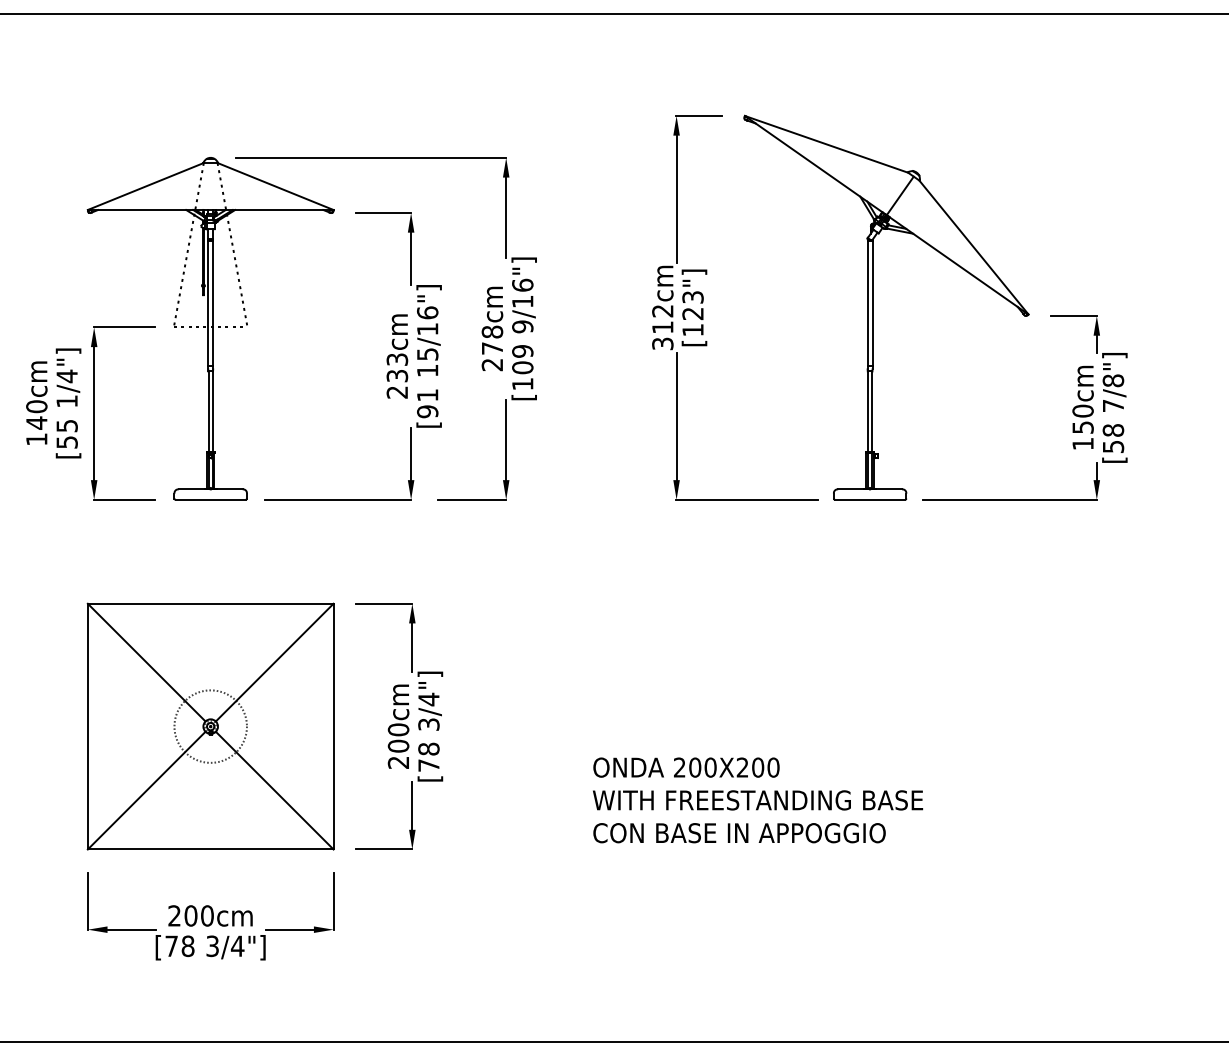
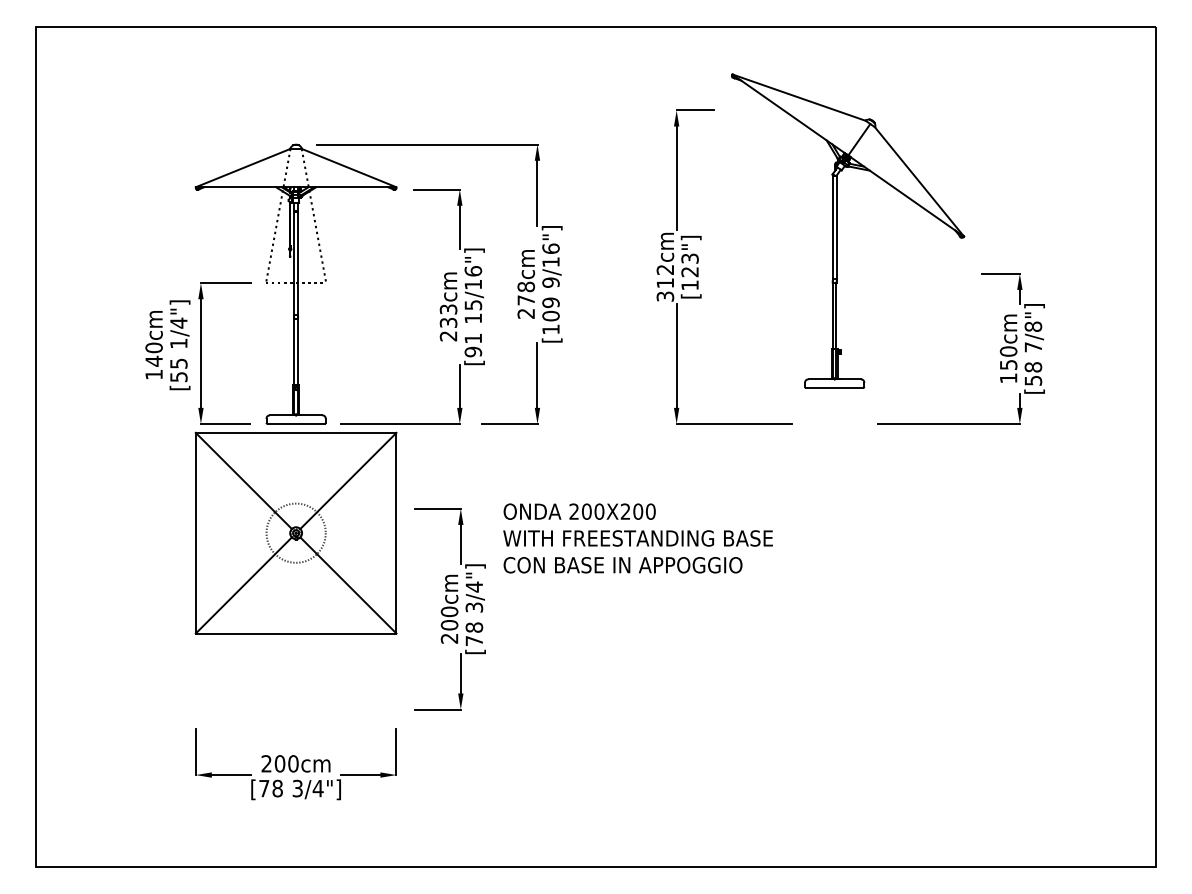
part: (873, 307) -> (837, 230), moved
part: (209, 725) -> (295, 532), moved
text: (757, 800) -> (637, 538), moved

